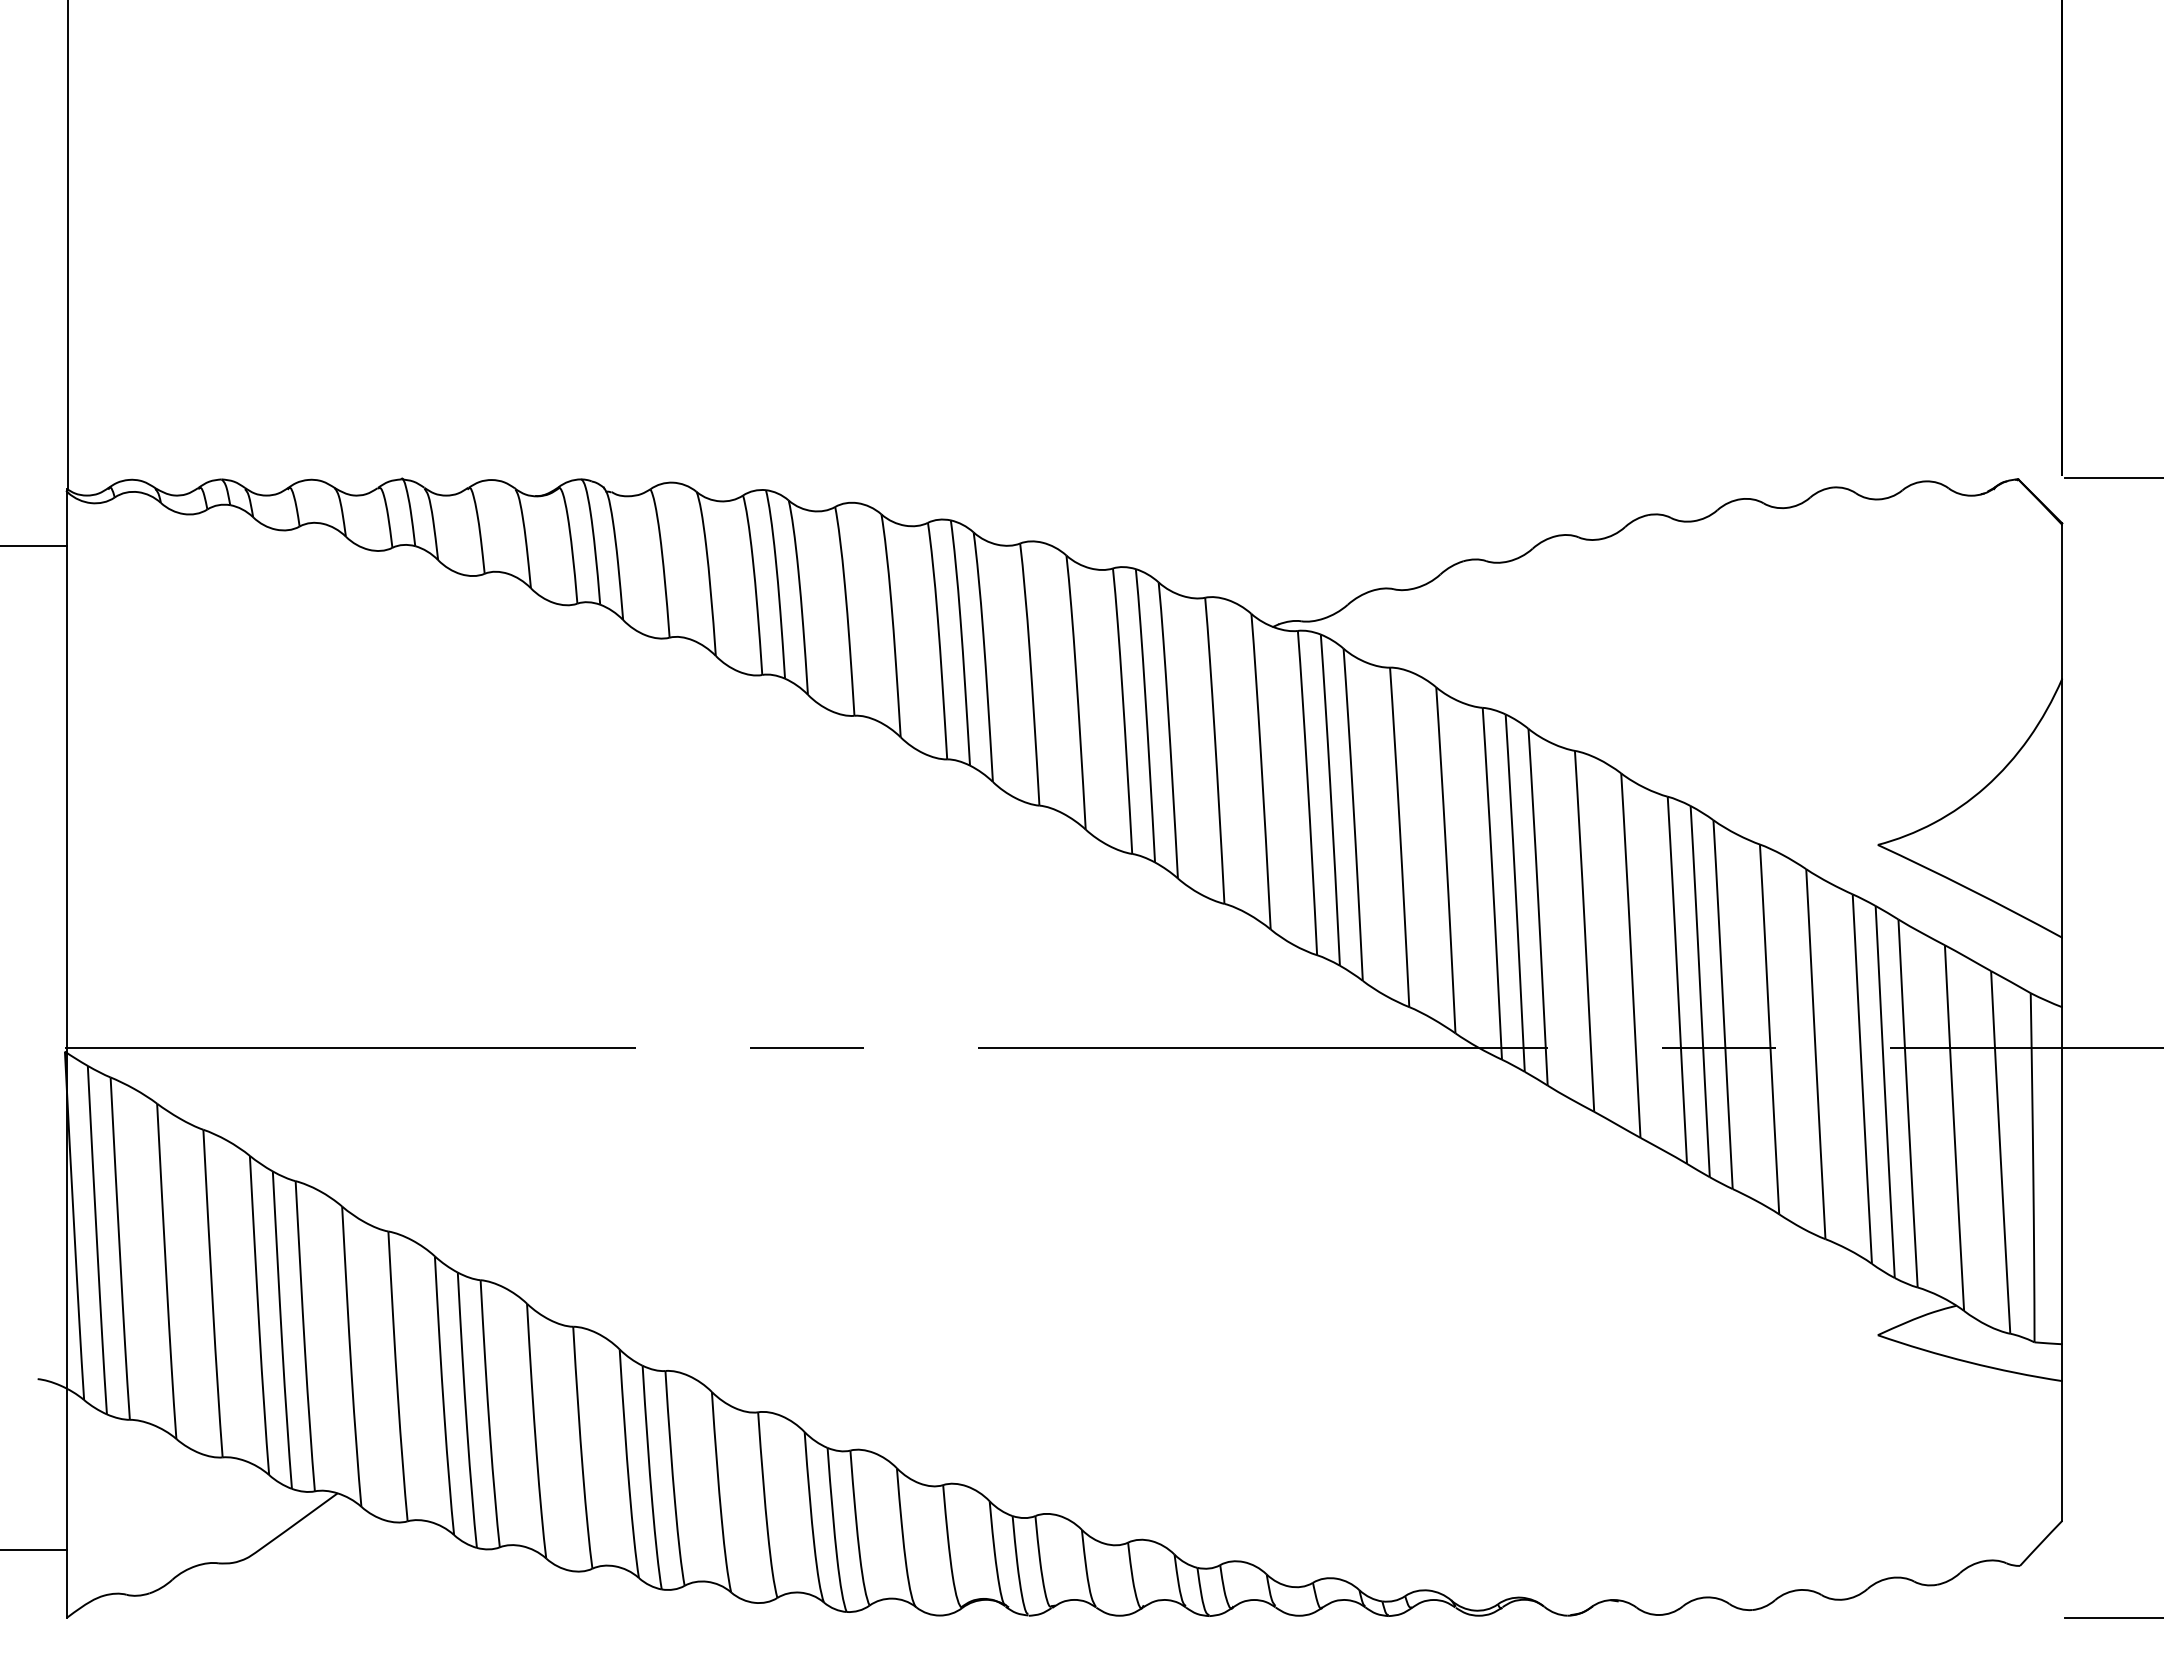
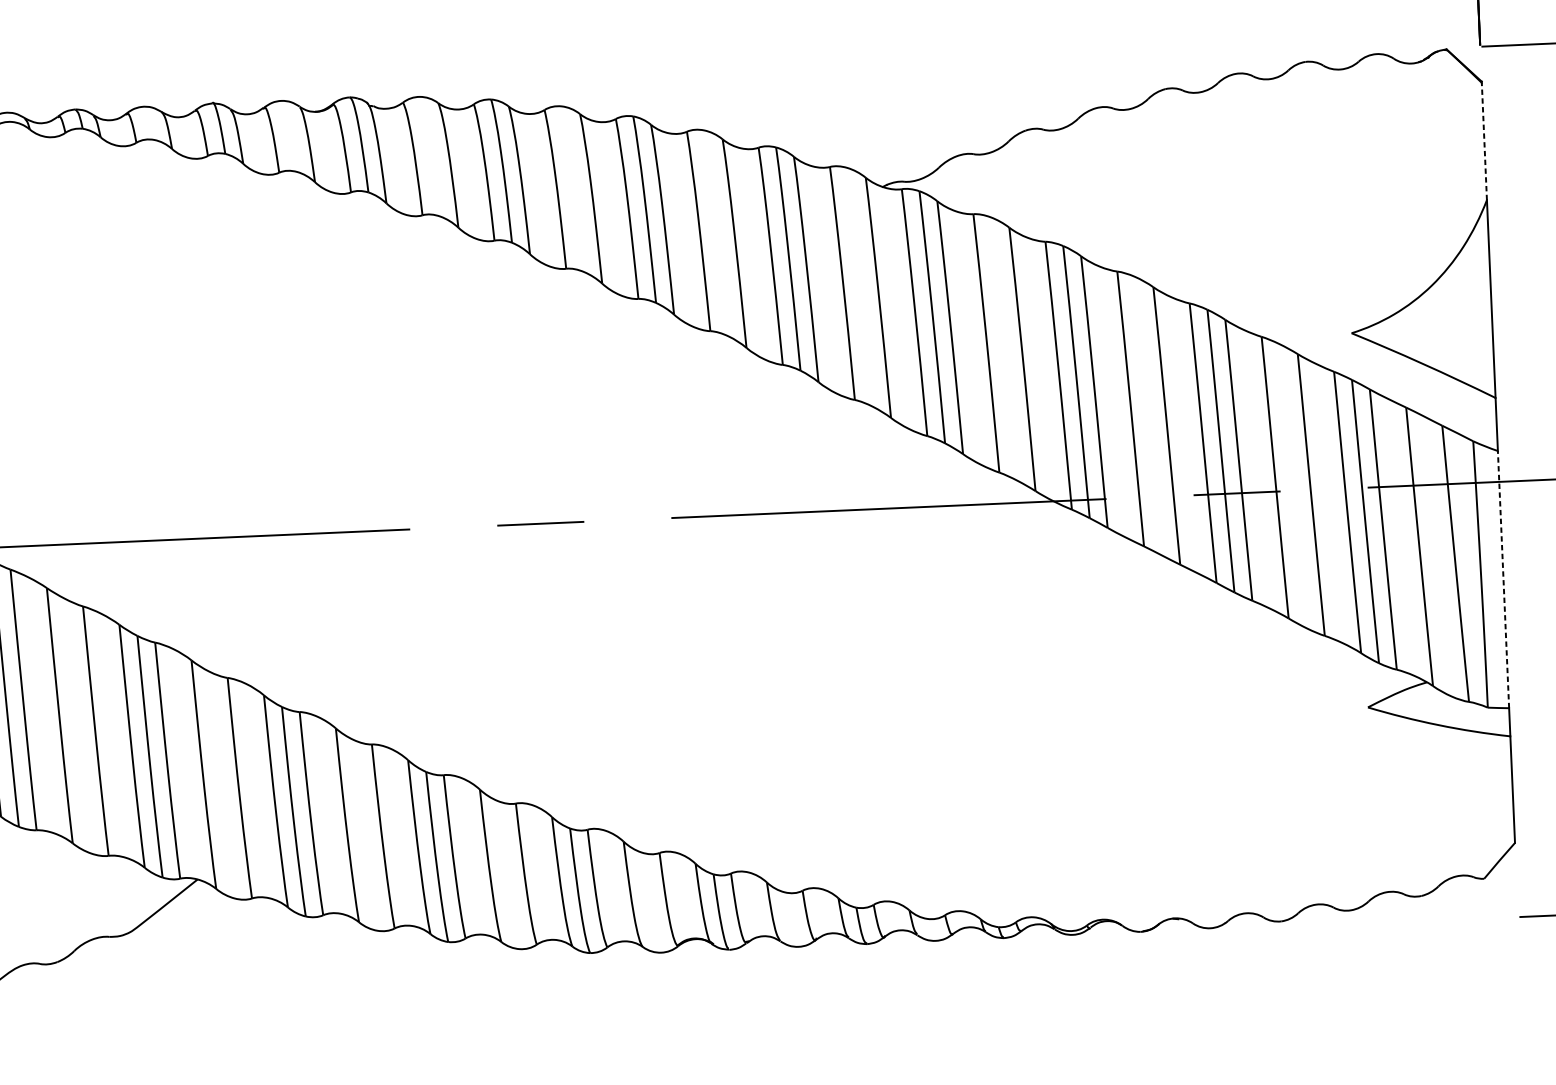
line: (2062, 601) -> (1484, 141), solid -> dashed
line: (2062, 1175) -> (1503, 579), solid -> dashed

